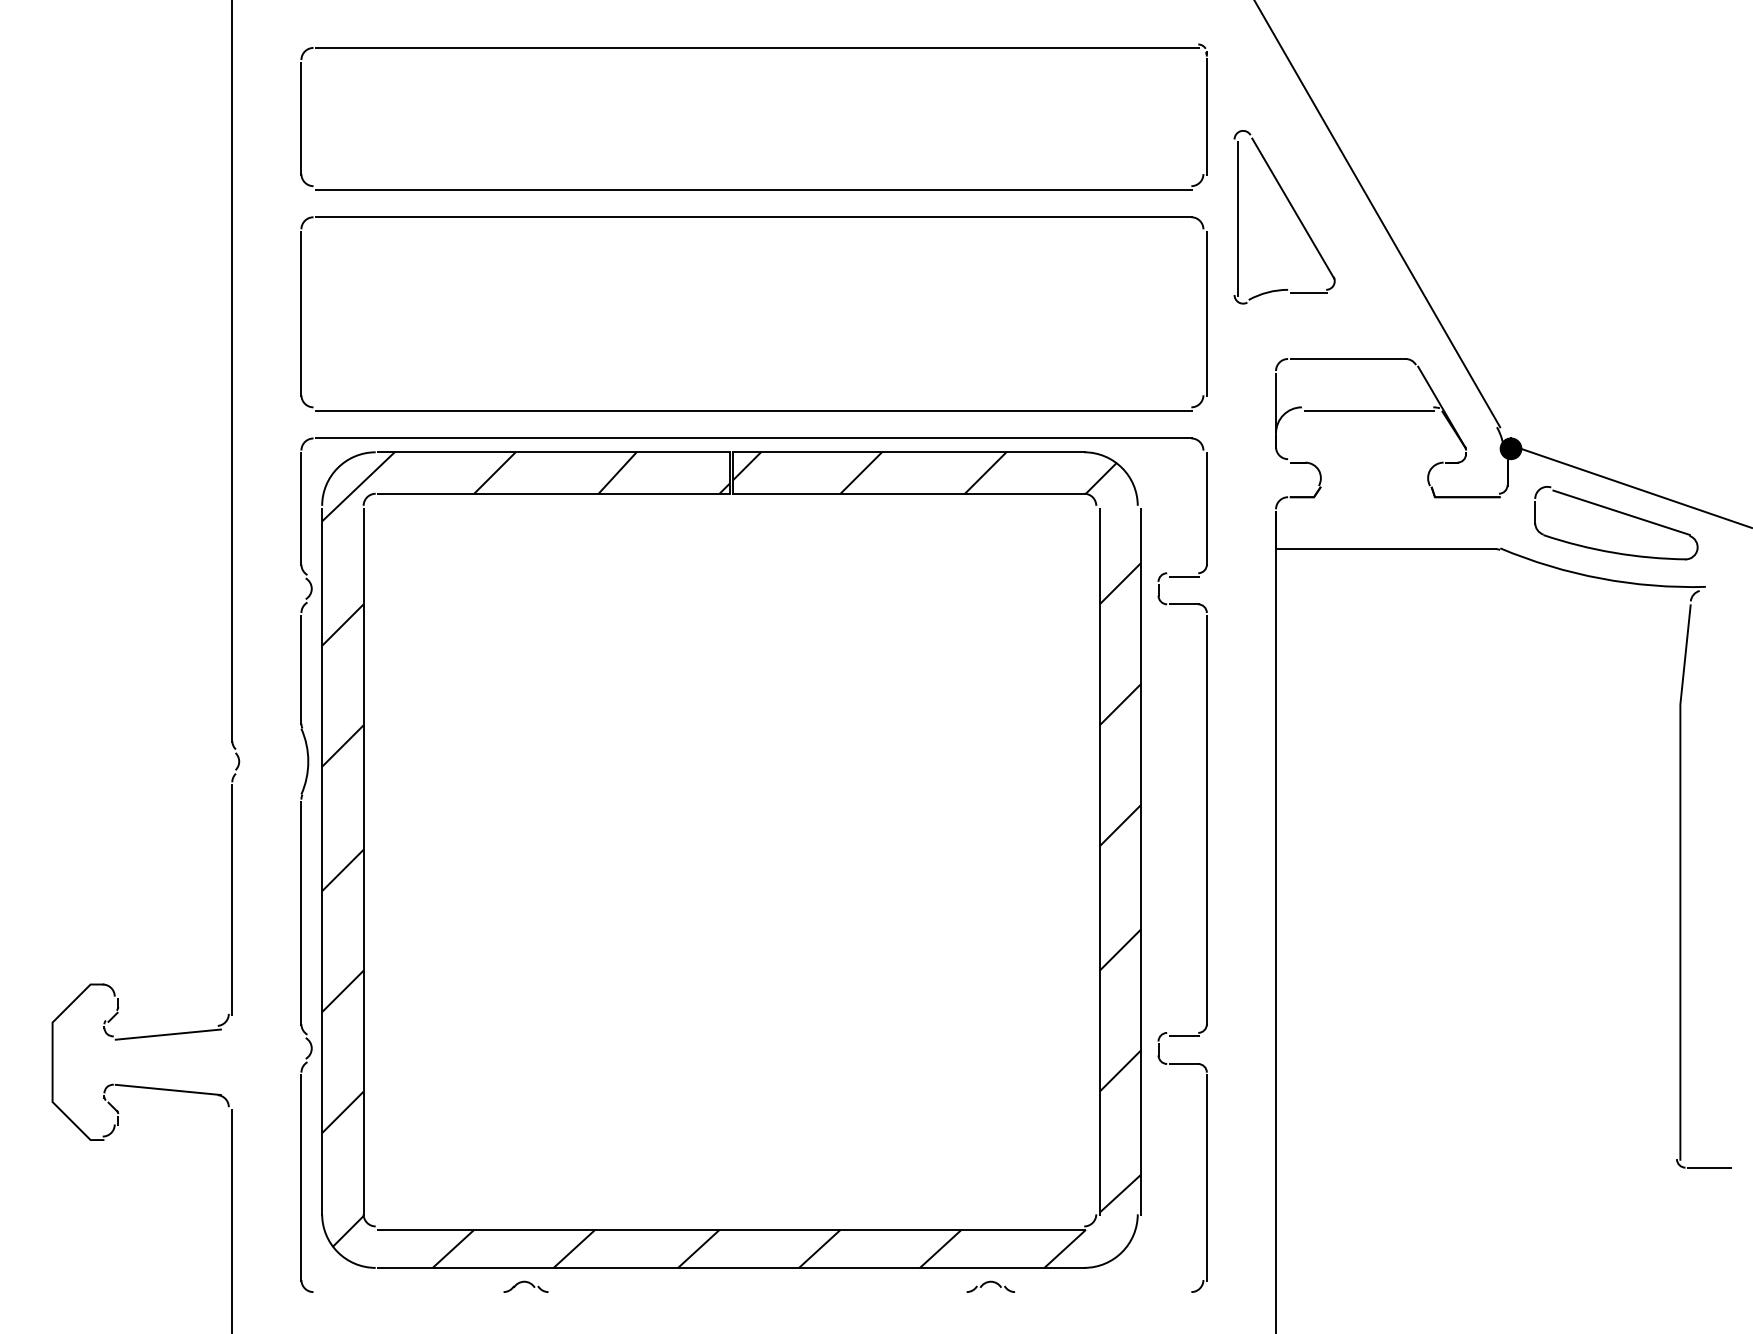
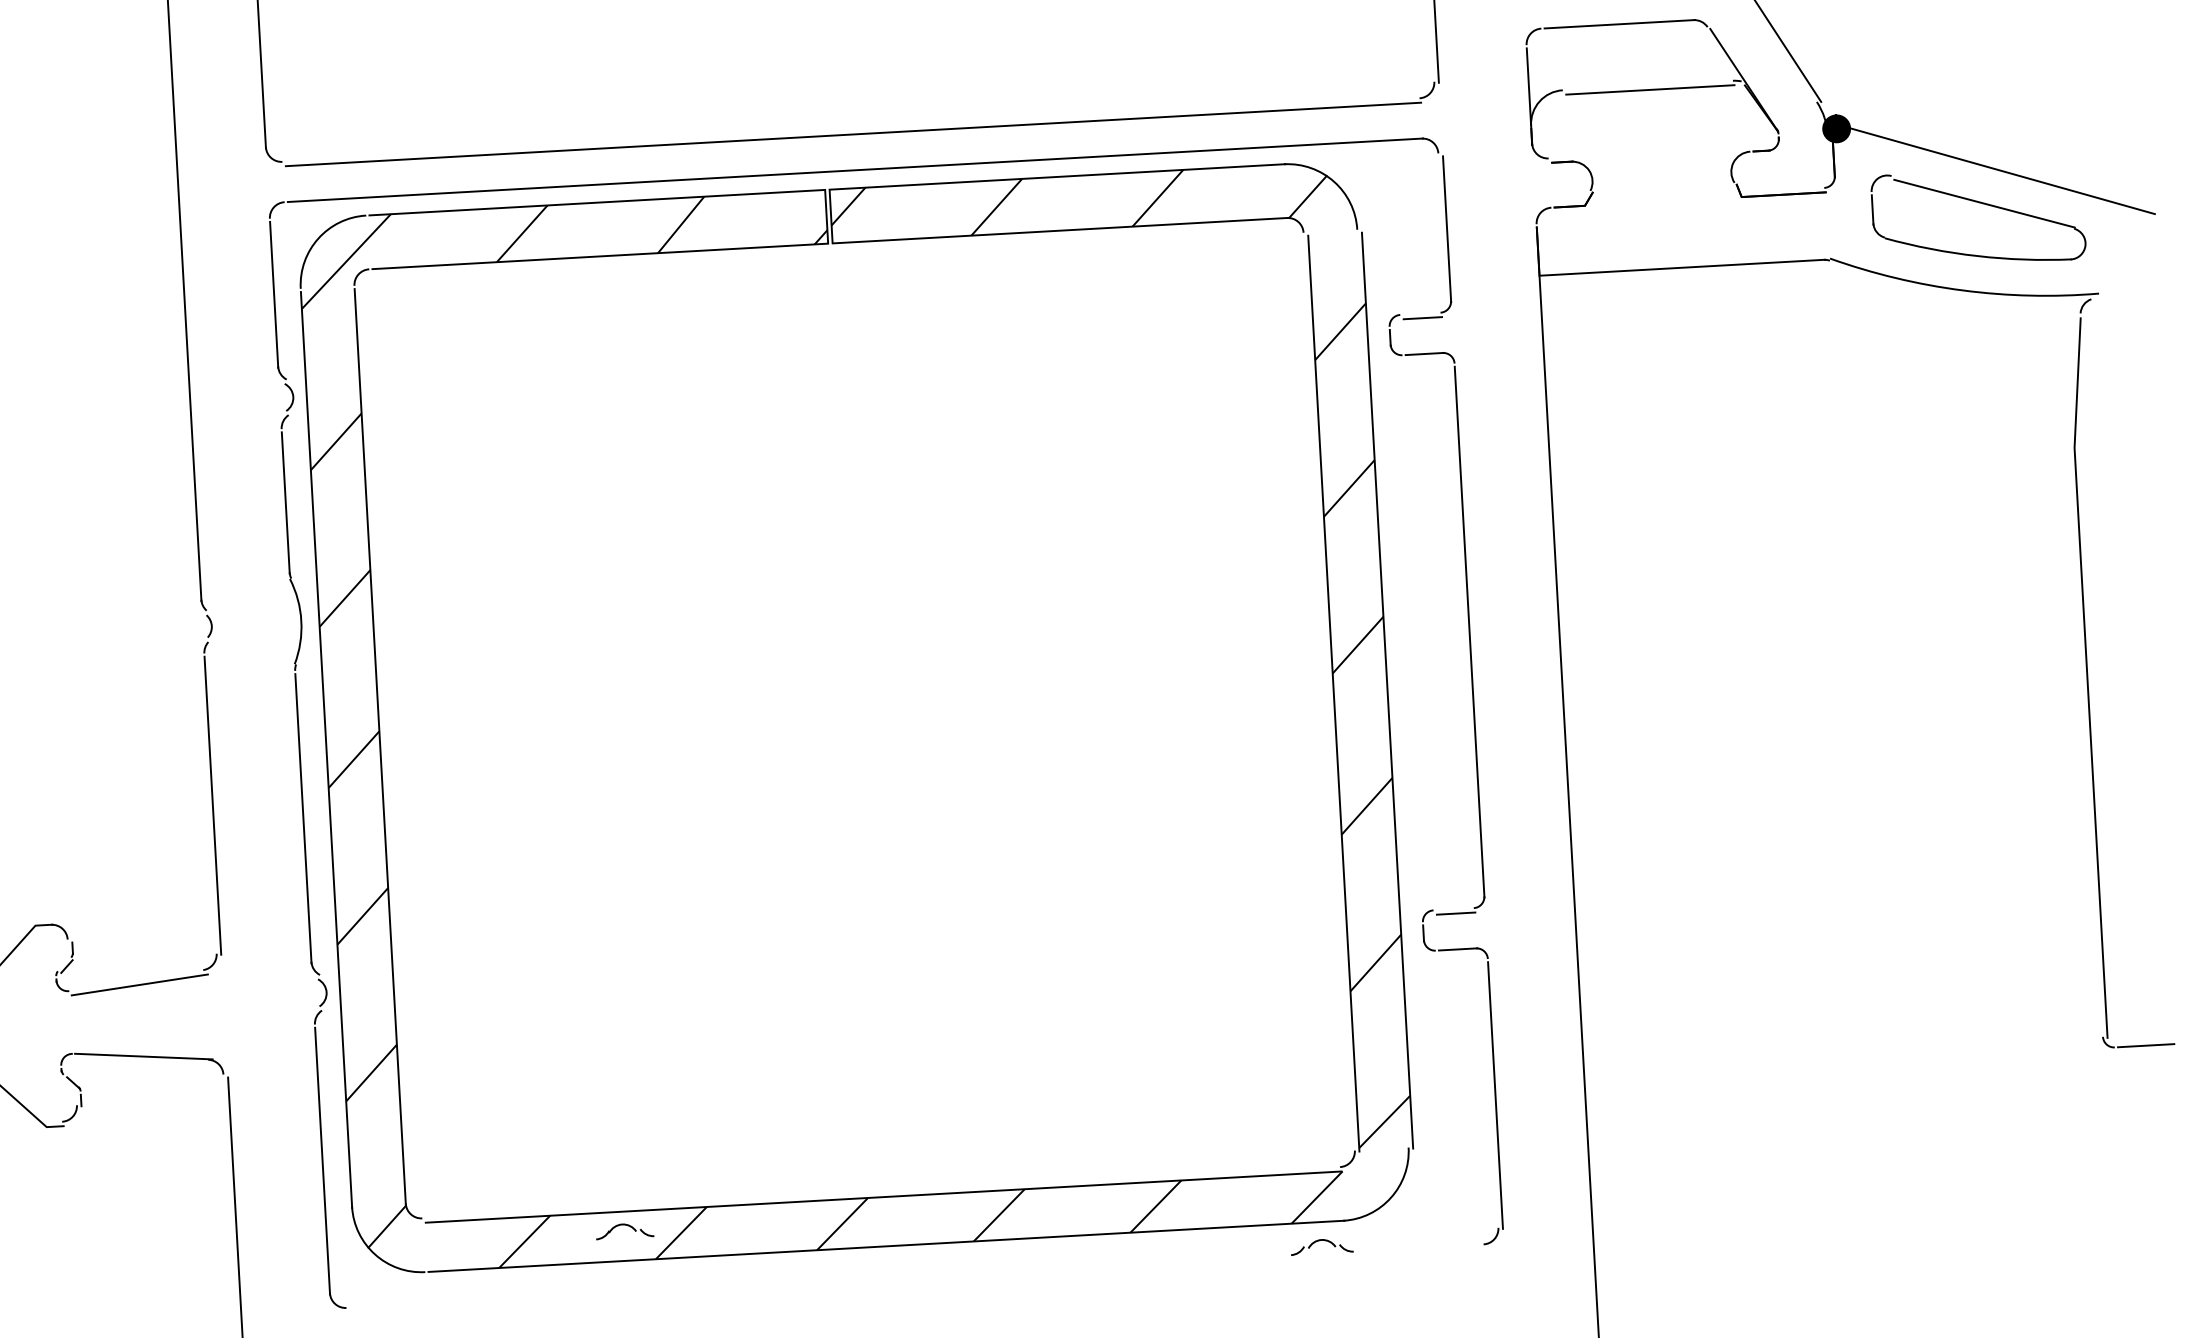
part: (525, 1286) -> (624, 1230), moved
part: (990, 1286) -> (1321, 1246), moved

